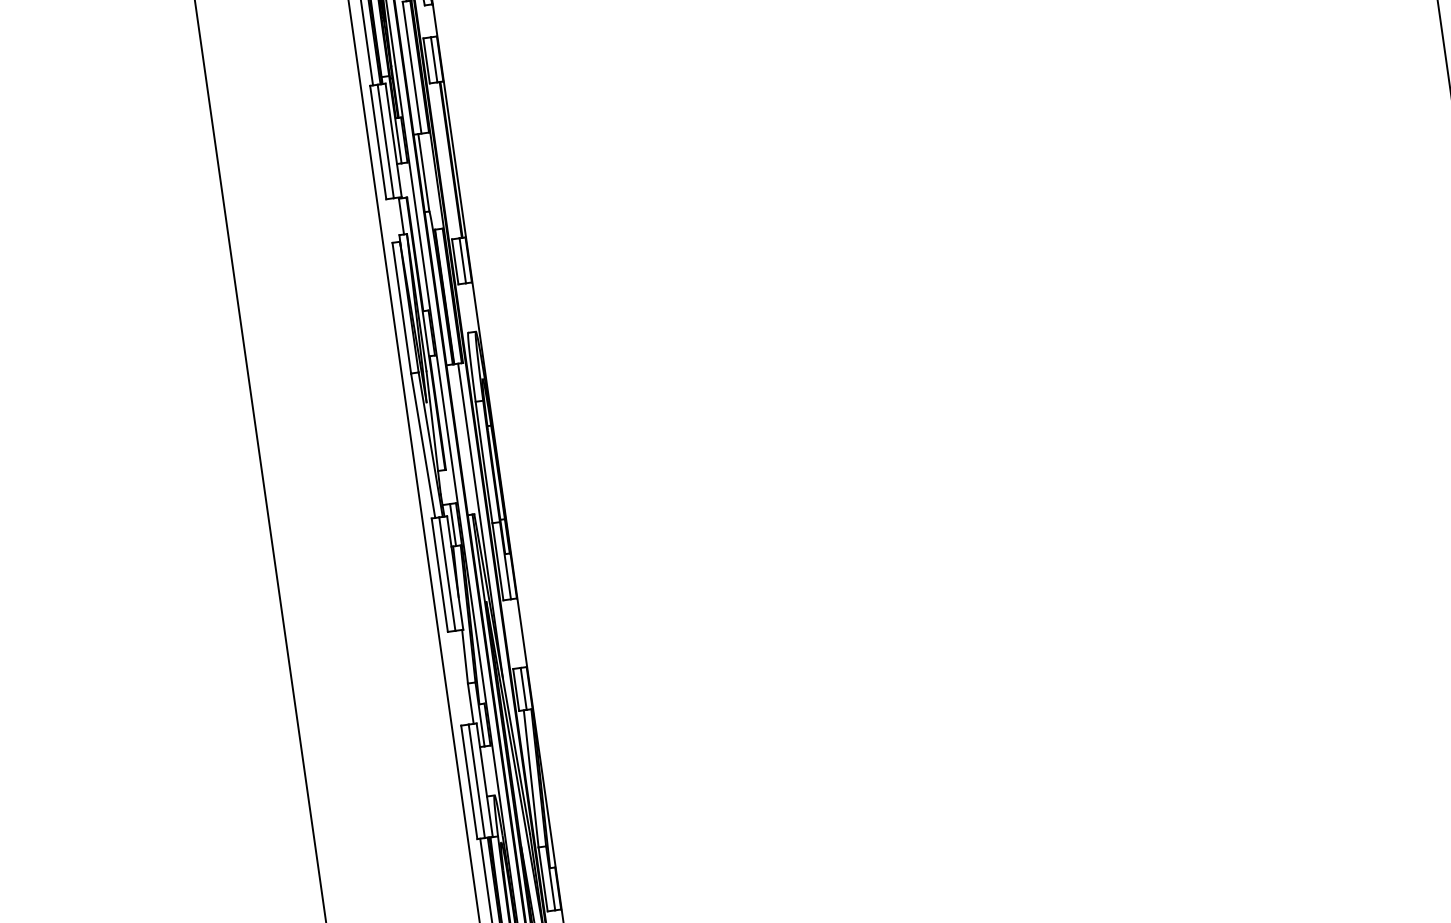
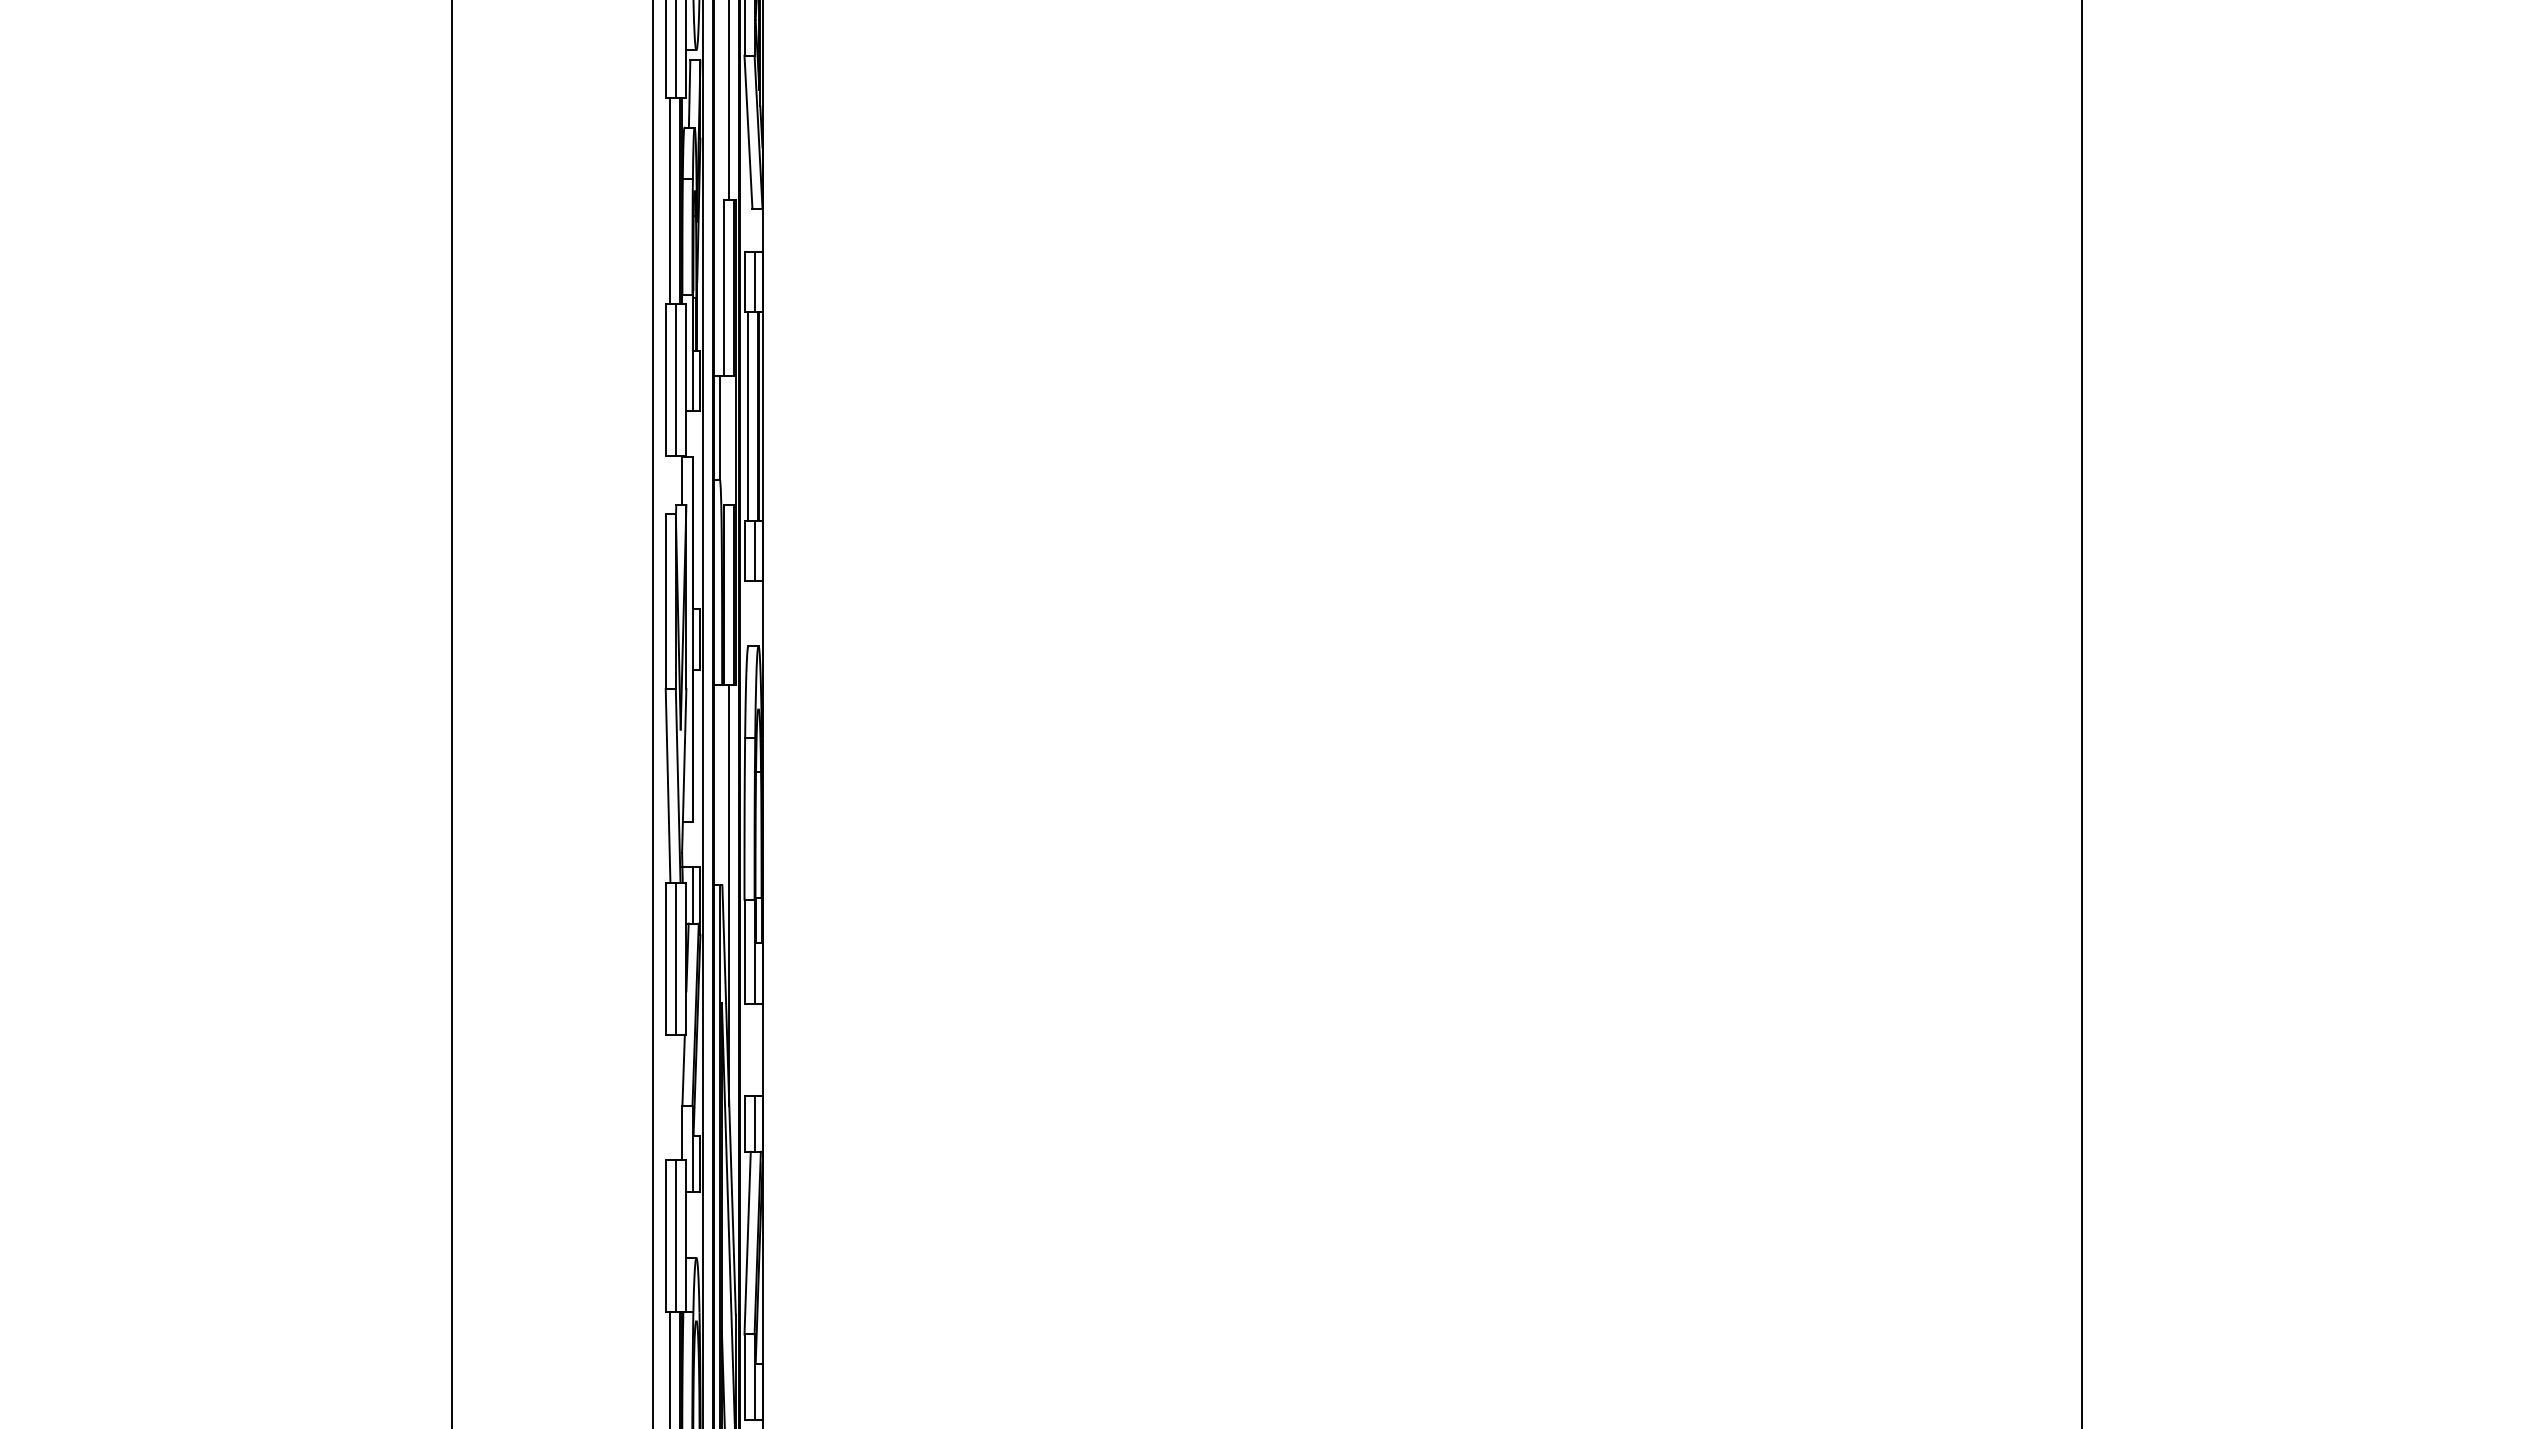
line: (443, 160) -> (747, 415), added

